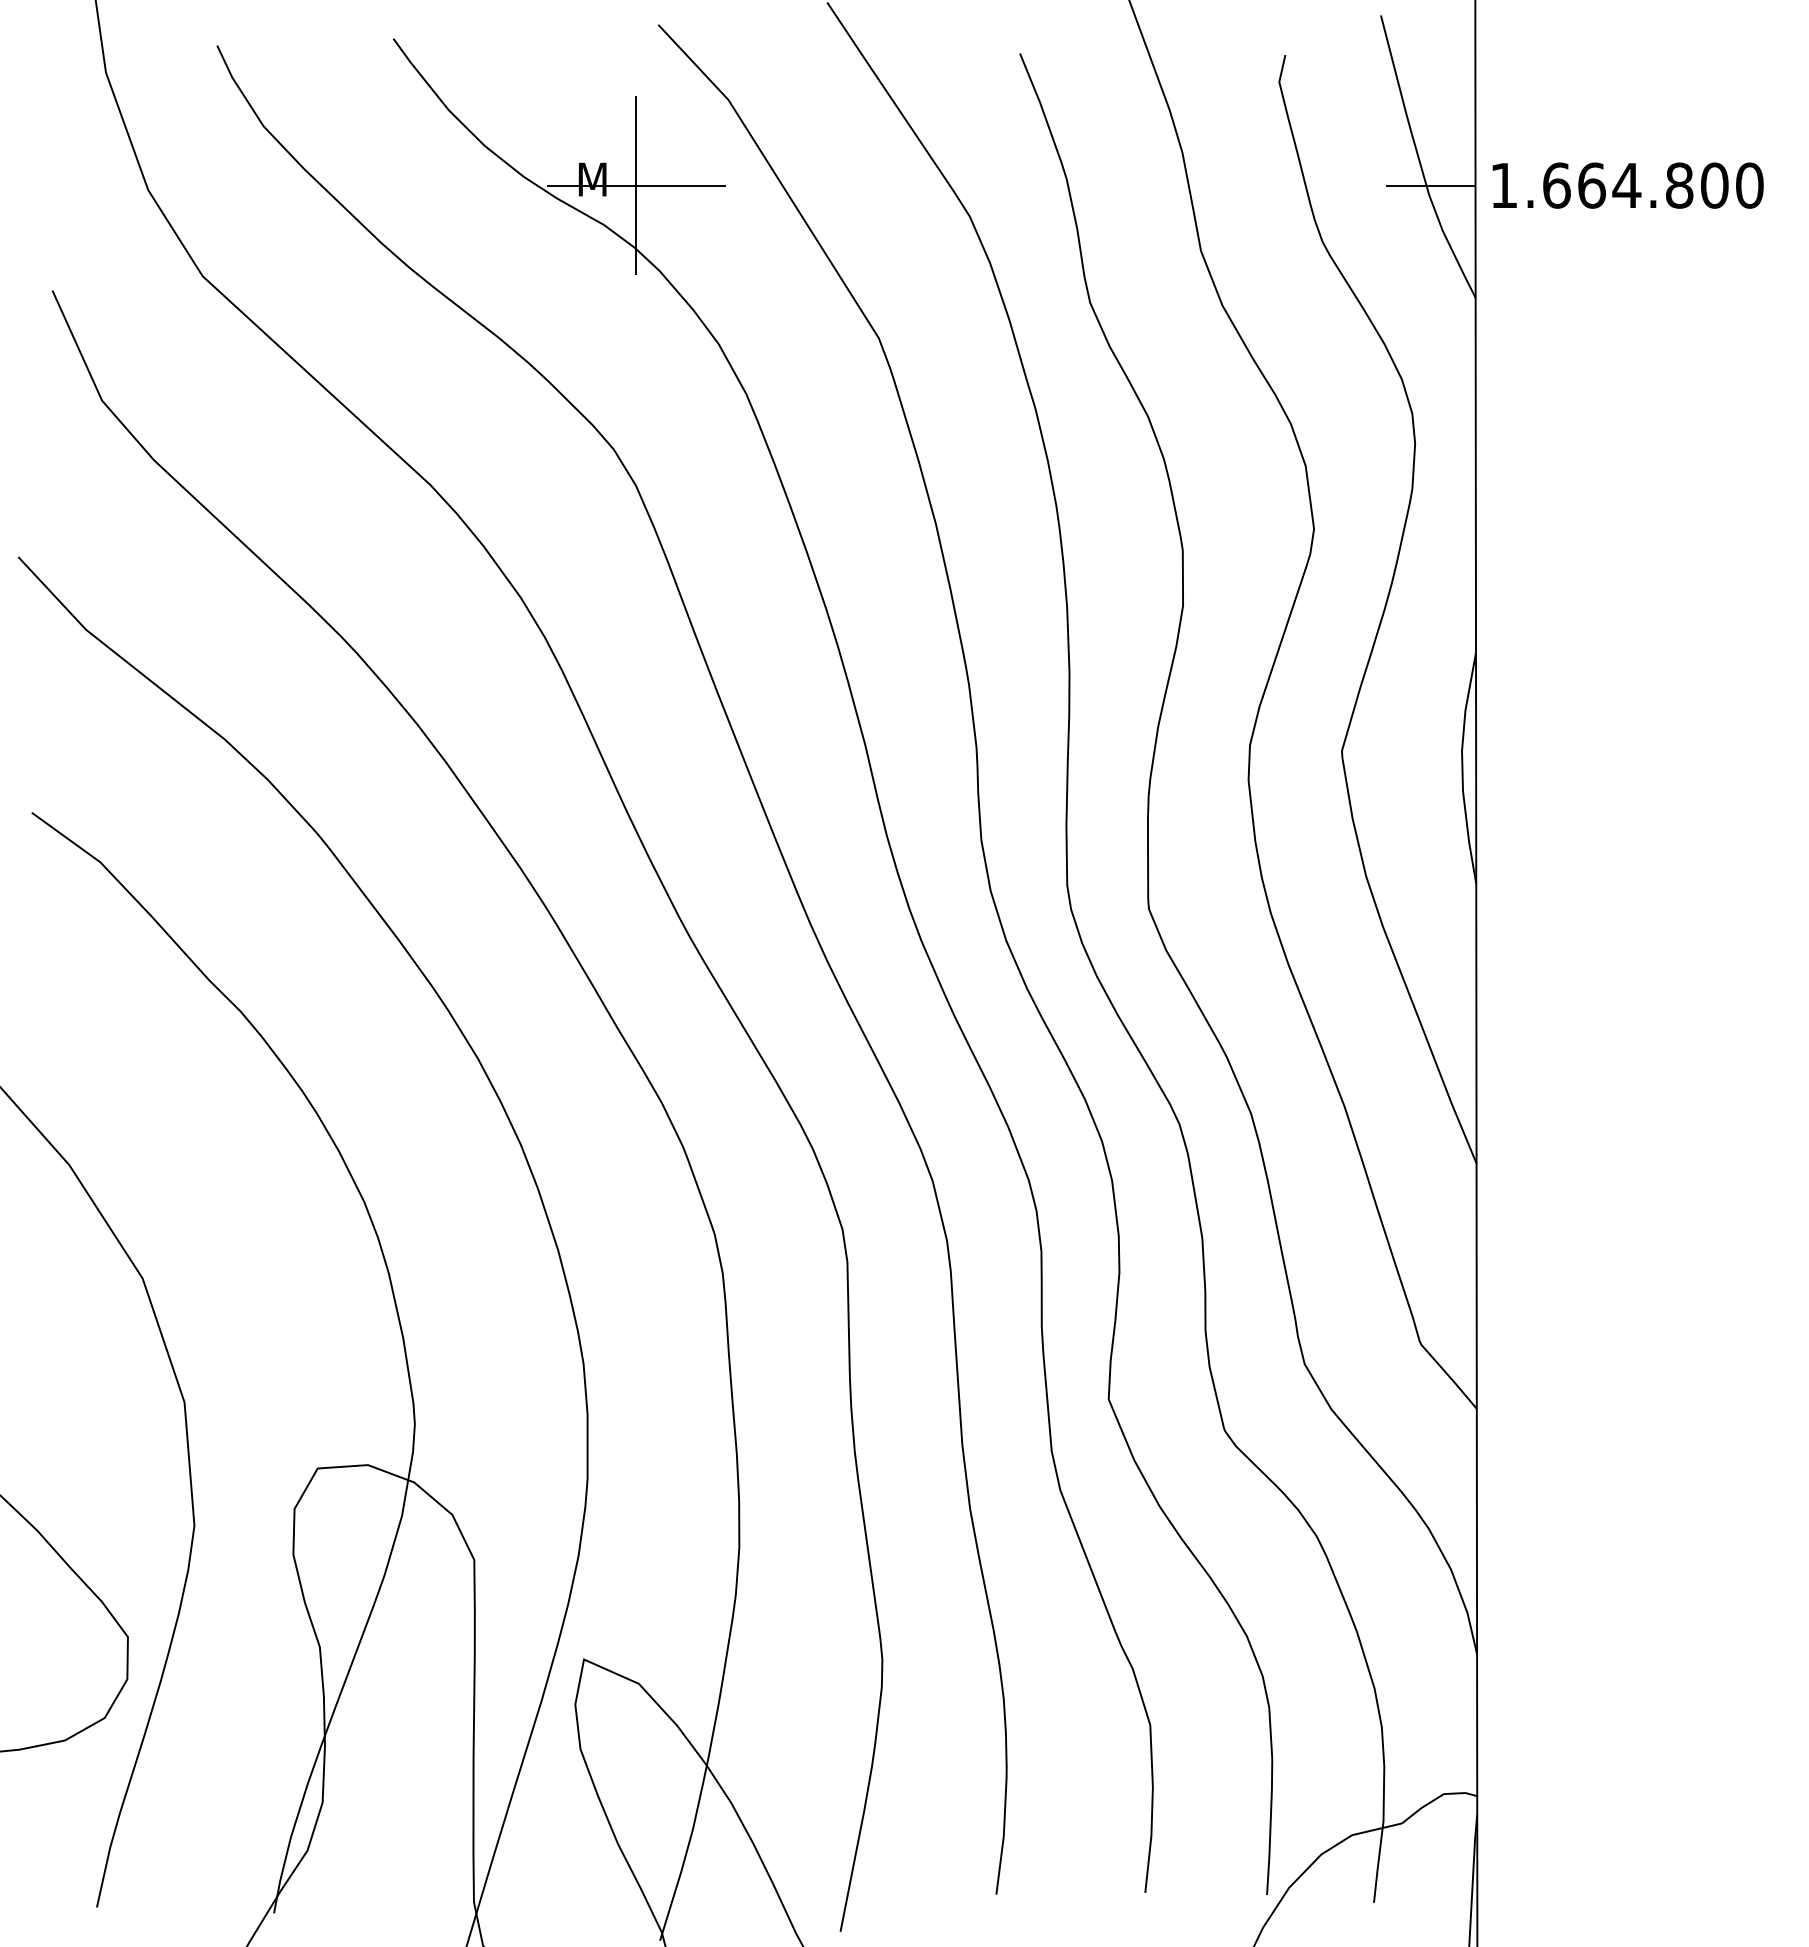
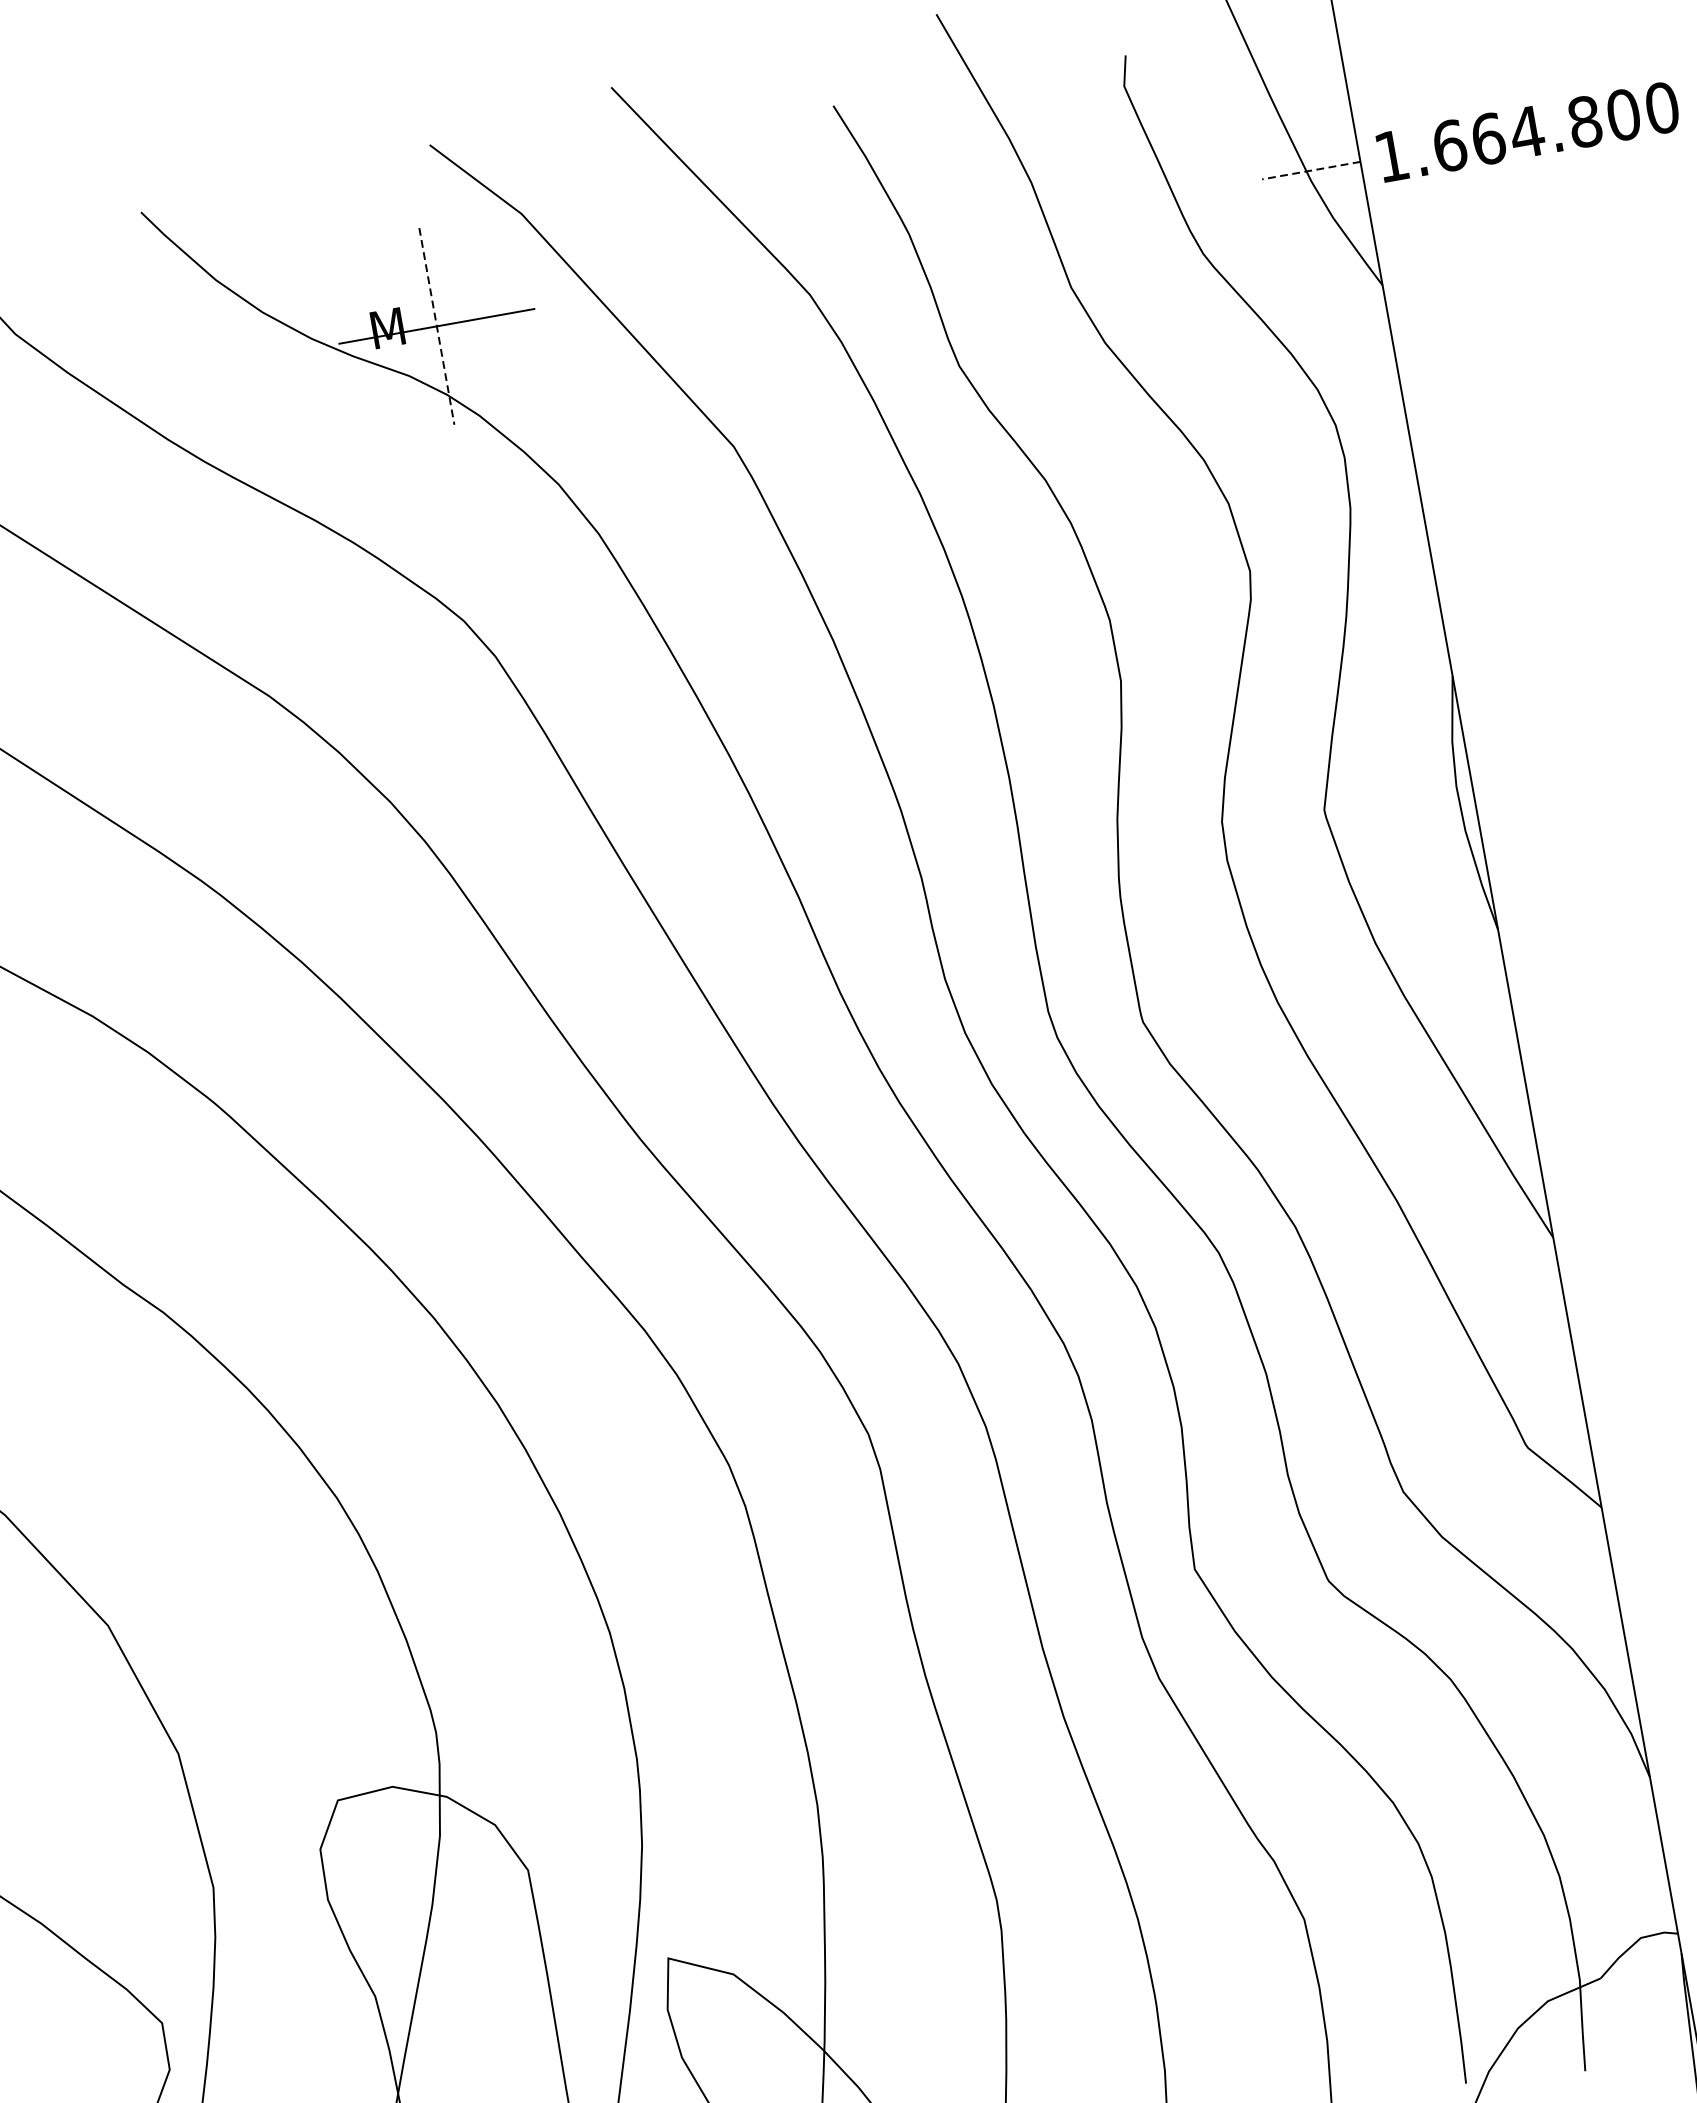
line: (1430, 185) -> (1310, 170), solid -> dashed
line: (636, 186) -> (437, 327), solid -> dashed

